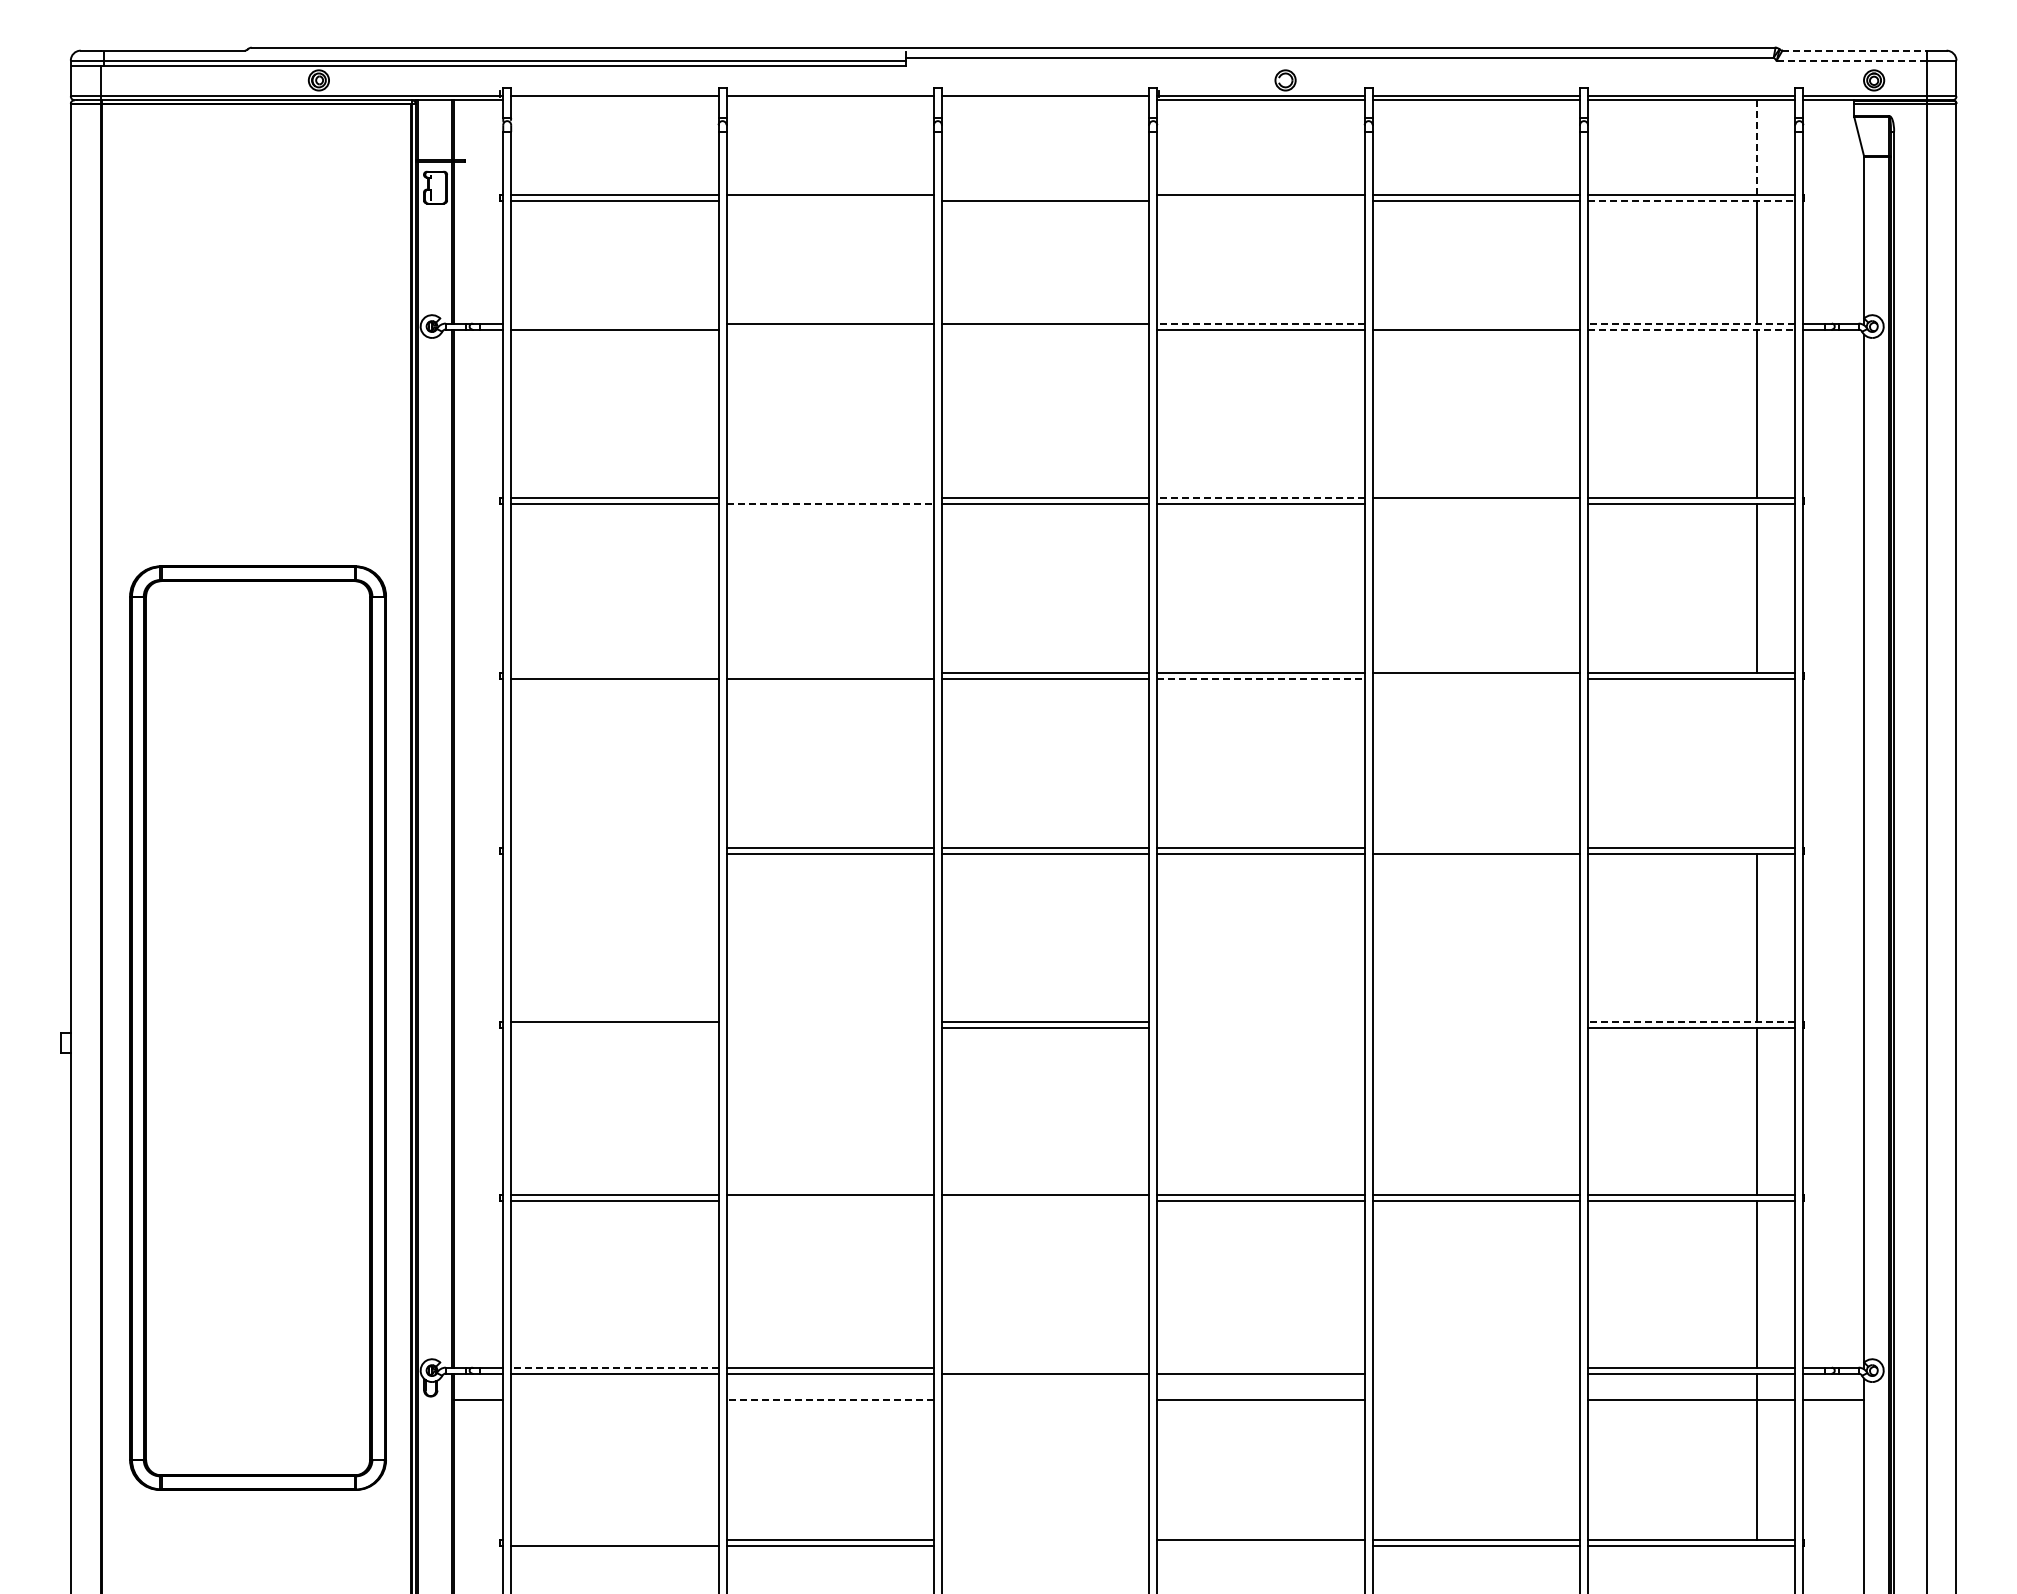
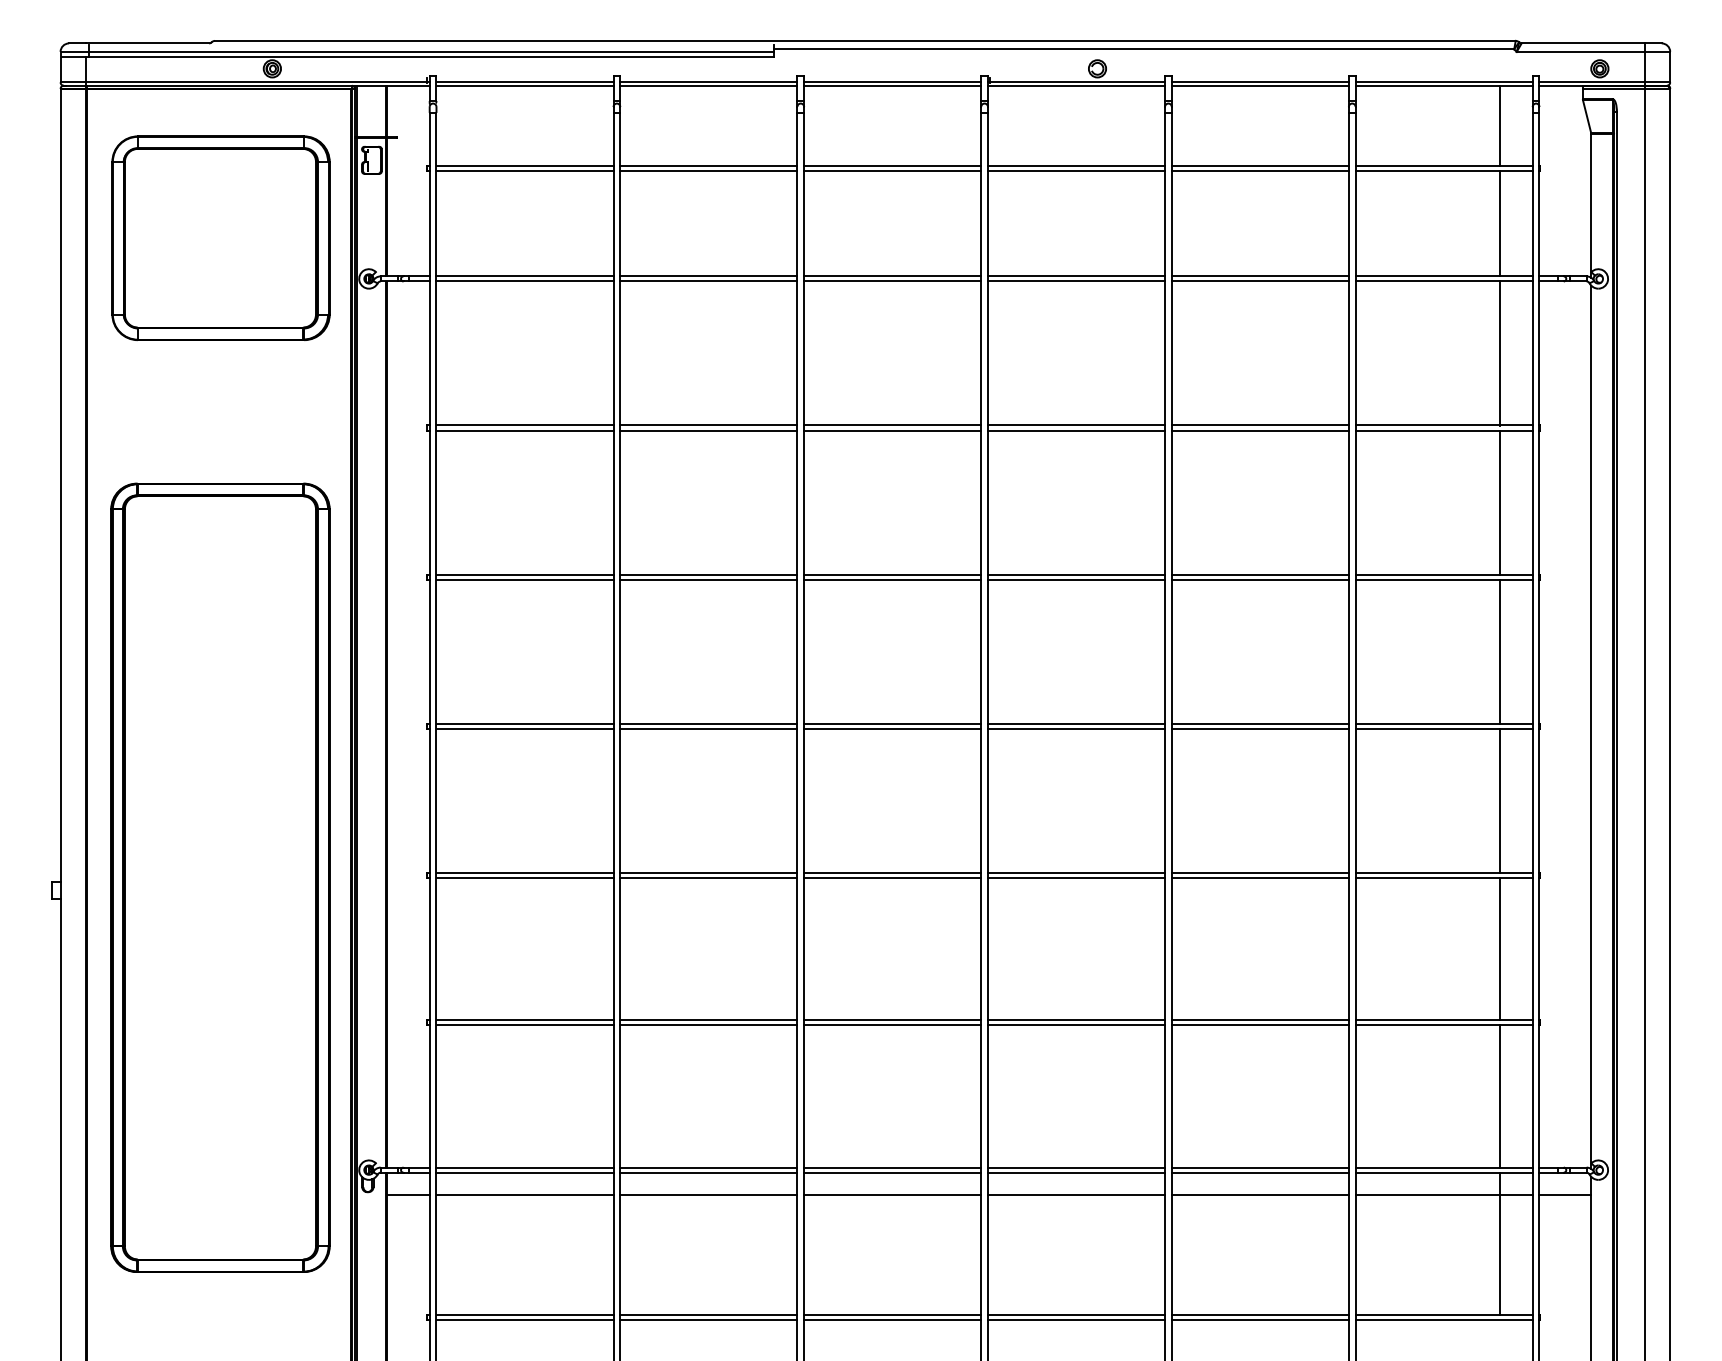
line: (1855, 50) -> (1583, 43), dashed -> solid
line: (1851, 60) -> (1580, 51), dashed -> solid
line: (614, 100) -> (524, 85), added
line: (829, 100) -> (708, 85), added
line: (1045, 100) -> (892, 85), added
line: (1757, 146) -> (1500, 125), dashed -> solid
line: (1045, 194) -> (892, 166), added
line: (829, 200) -> (708, 171), added
line: (1260, 200) -> (1076, 171), added
line: (1691, 200) -> (1444, 171), dashed -> solid
part: (258, 278) -> (220, 237), added
line: (614, 323) -> (524, 276), added
line: (1260, 323) -> (1076, 276), dashed -> solid
line: (1476, 323) -> (1260, 276), added
line: (1691, 323) -> (1444, 276), dashed -> solid
line: (829, 329) -> (708, 281), added
line: (1045, 329) -> (892, 281), added
line: (1691, 329) -> (1444, 281), dashed -> solid
line: (829, 498) -> (708, 425), added
line: (1260, 498) -> (1076, 425), dashed -> solid
line: (830, 504) -> (709, 430), dashed -> solid
line: (1476, 504) -> (1260, 430), added
line: (614, 672) -> (524, 574), added
line: (829, 672) -> (708, 574), added
line: (1260, 678) -> (1076, 579), dashed -> solid
line: (1476, 678) -> (1260, 579), added
line: (1757, 762) -> (1500, 651), added
line: (614, 847) -> (524, 723), added
line: (1476, 847) -> (1260, 723), added
line: (614, 853) -> (524, 728), added
line: (829, 1022) -> (708, 872), added
line: (1260, 1022) -> (1076, 872), added
line: (1476, 1022) -> (1260, 872), added
line: (1691, 1022) -> (1444, 872), dashed -> solid
line: (614, 1028) -> (524, 878), added
line: (829, 1028) -> (708, 878), added
line: (1260, 1028) -> (1076, 878), added
line: (1476, 1028) -> (1260, 878), added
line: (829, 1200) -> (708, 1024), added
line: (1045, 1200) -> (892, 1024), added
line: (614, 1367) -> (524, 1167), dashed -> solid
line: (1045, 1367) -> (892, 1167), added
line: (1260, 1367) -> (1076, 1167), added
line: (1476, 1367) -> (1260, 1167), added
line: (1476, 1373) -> (1260, 1172), added
line: (614, 1399) -> (524, 1194), added
line: (830, 1399) -> (709, 1194), dashed -> solid
line: (1045, 1399) -> (892, 1194), added
line: (1476, 1399) -> (1260, 1194), added
line: (614, 1540) -> (524, 1315), added
line: (1045, 1540) -> (892, 1315), added
line: (1045, 1546) -> (892, 1320), added
line: (1260, 1546) -> (1076, 1320), added

